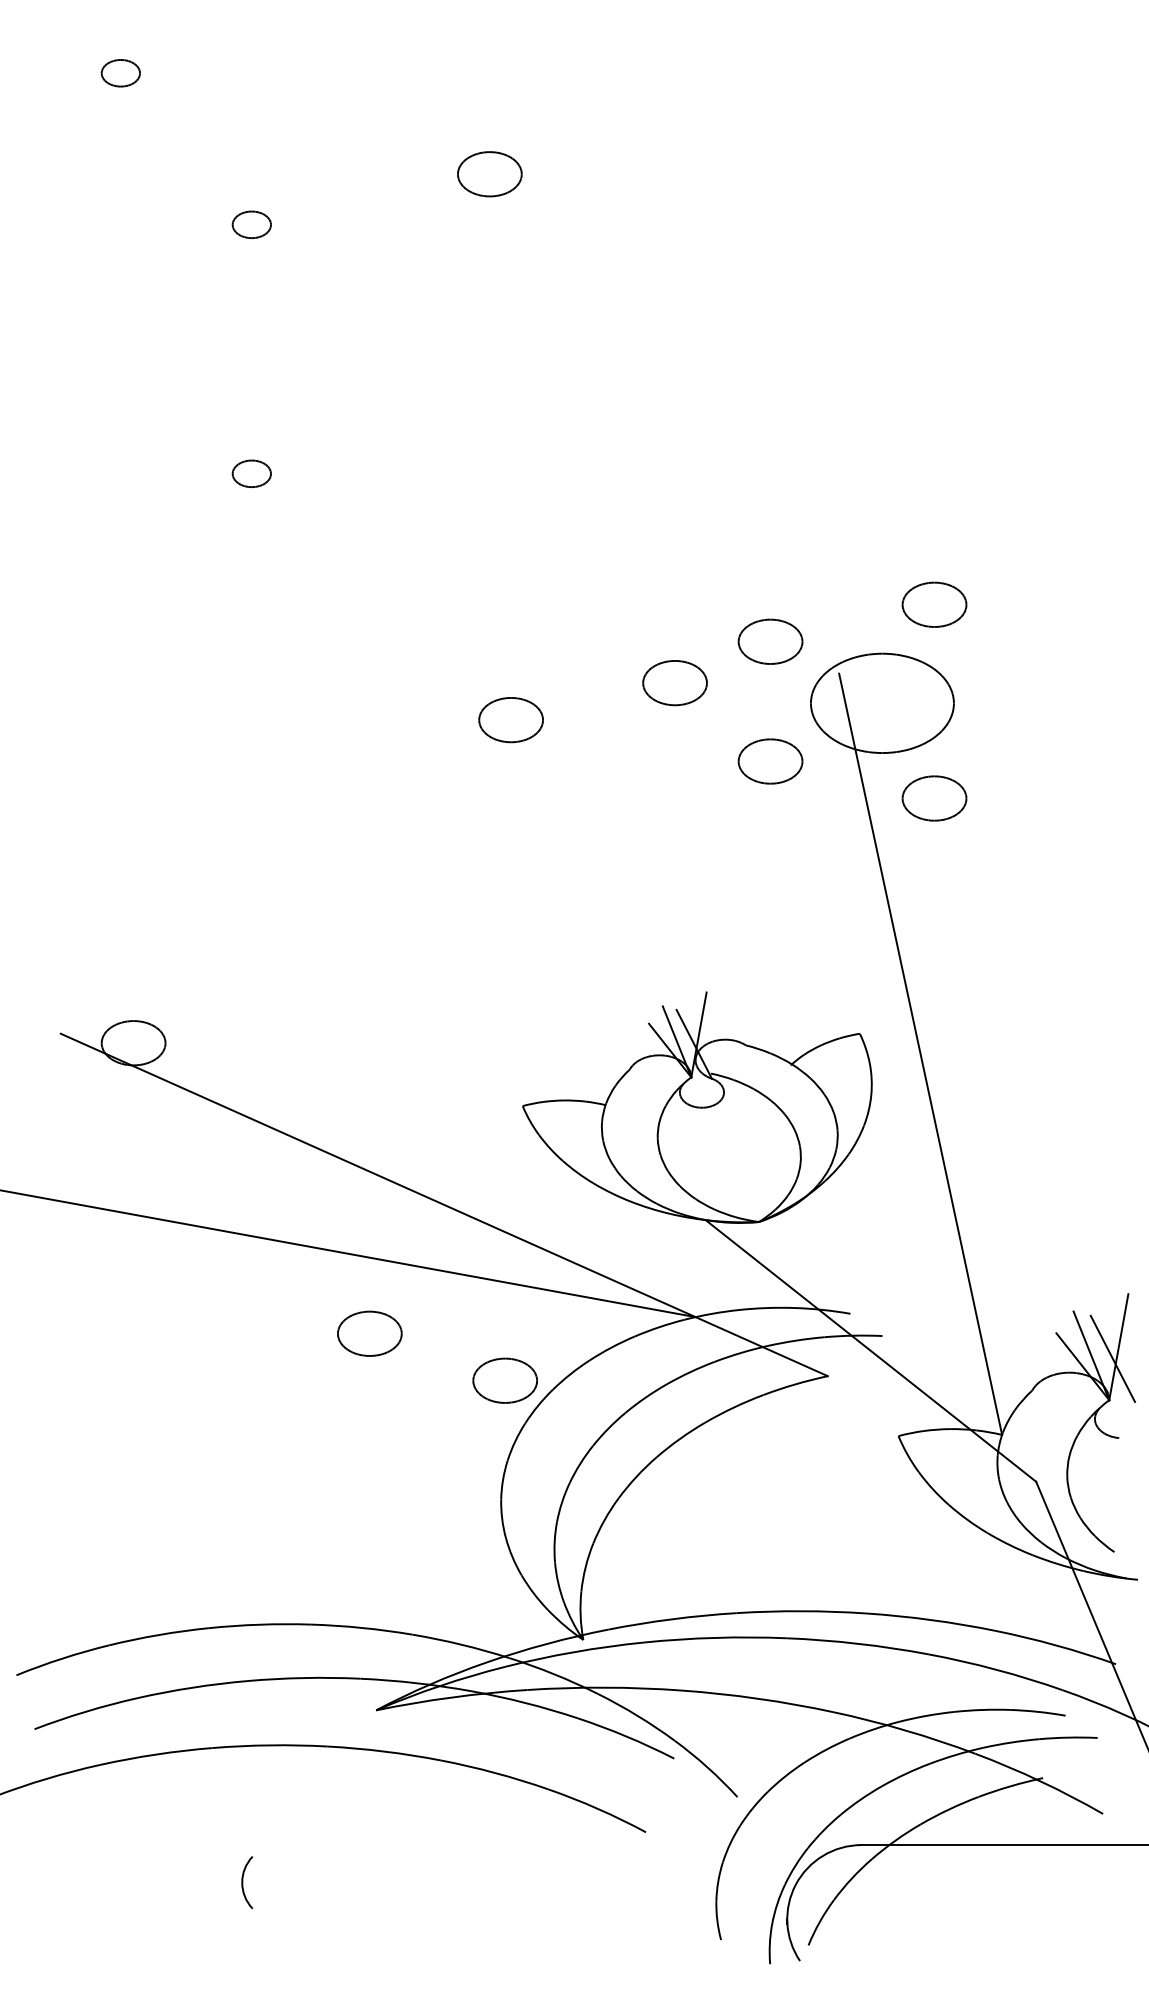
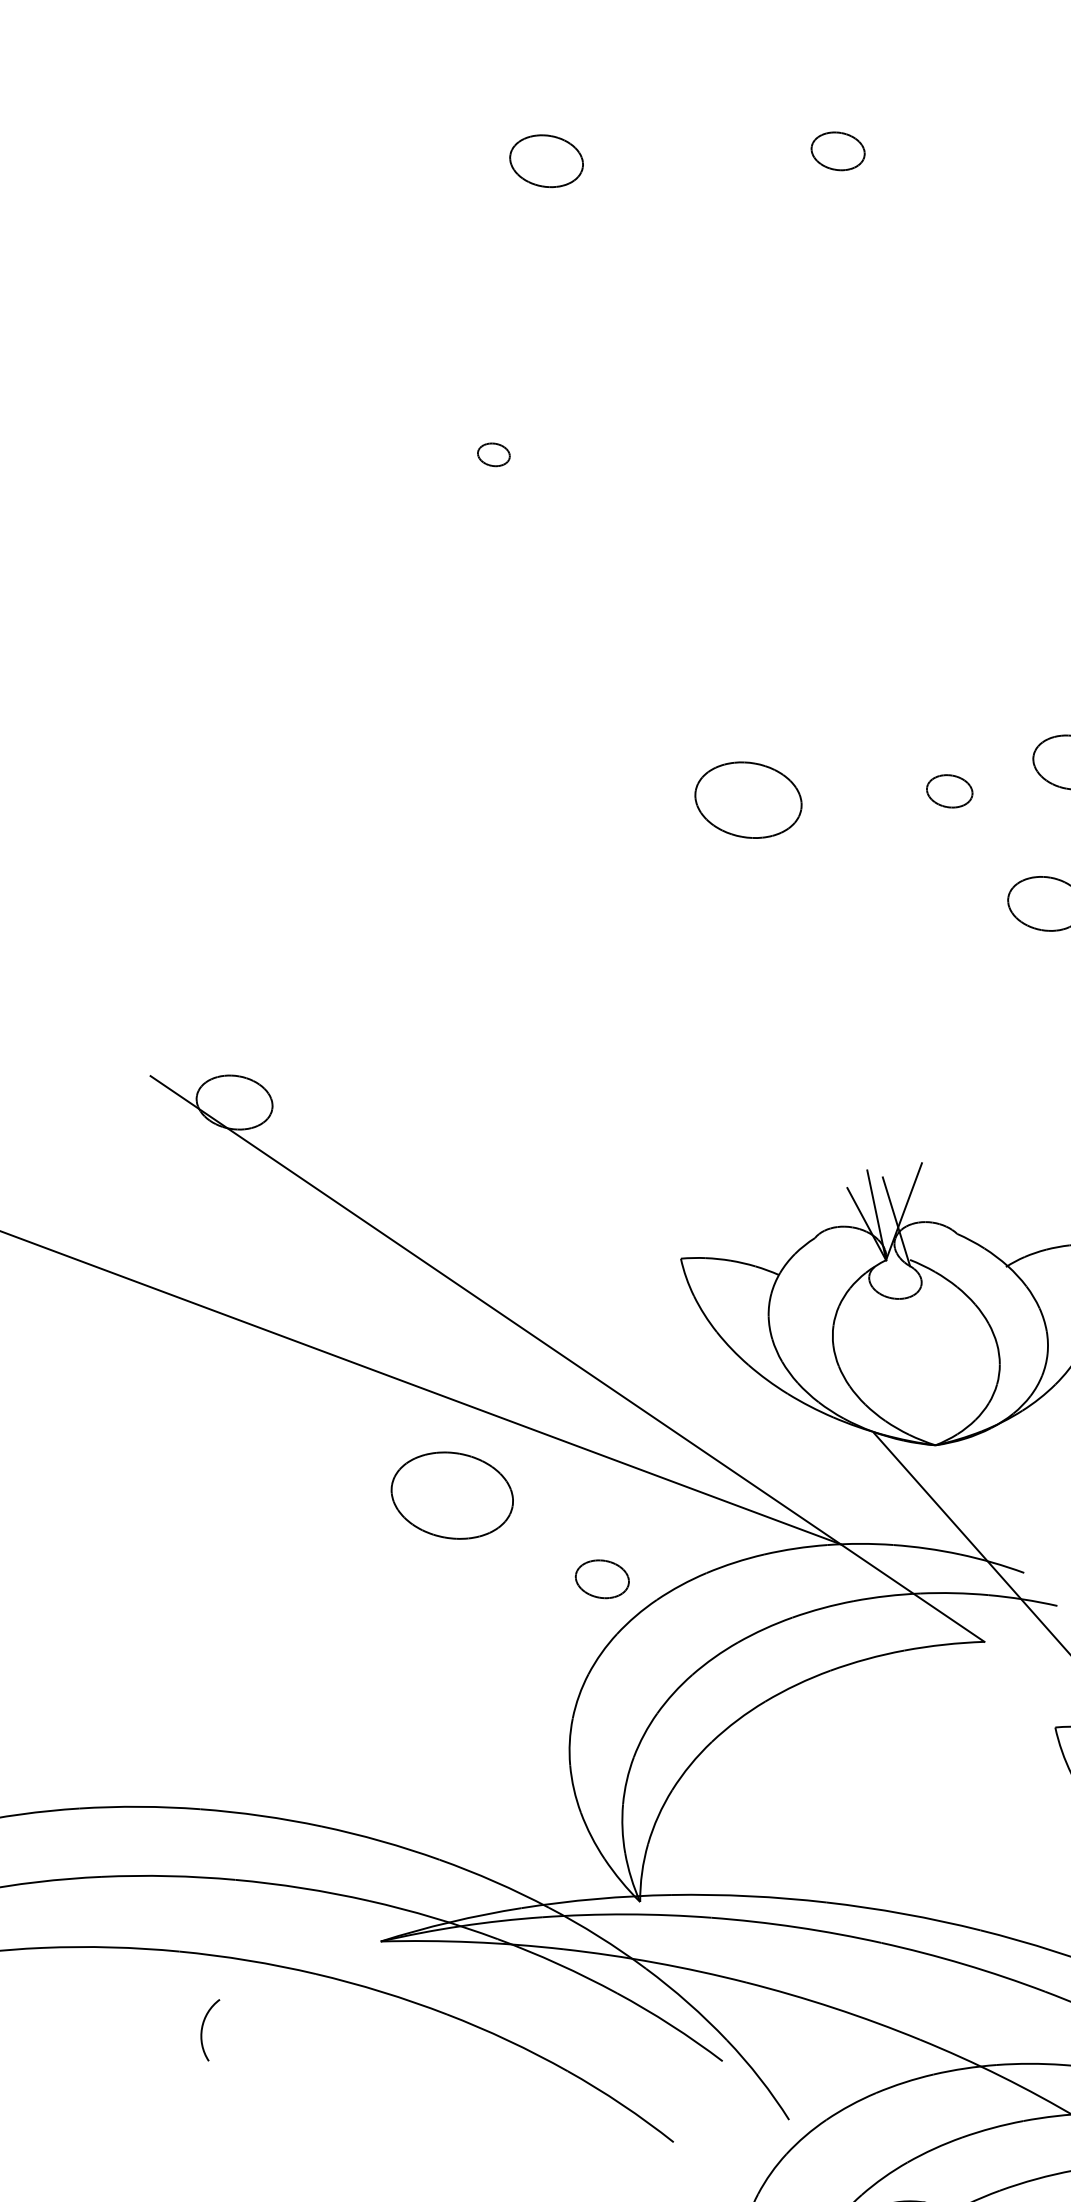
part: (489, 174) -> (837, 151), size x0.7
part: (251, 224) -> (546, 160), size x1.6
part: (251, 473) -> (493, 454), size x0.7
part: (674, 683) -> (949, 791), size x0.6
part: (510, 720) -> (747, 800), size x1.4
part: (369, 1333) -> (452, 1495), size x1.6
part: (504, 1380) -> (601, 1578), size x0.7
arc: (243, 1882) -> (203, 2028), moved

